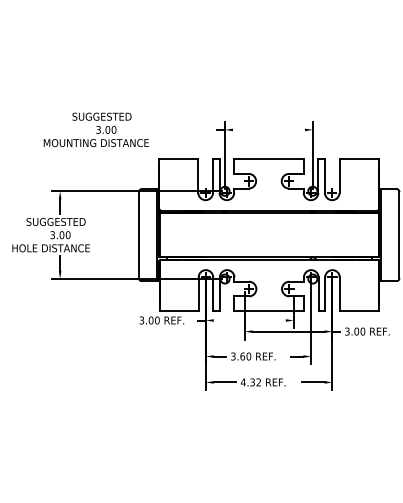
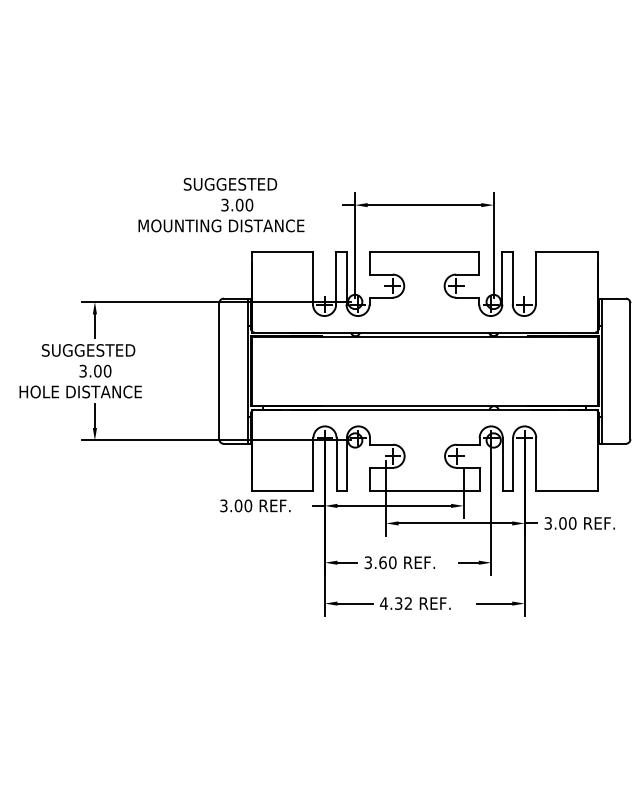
text: (95, 129) -> (220, 204), moved
line: (268, 129) -> (423, 204), added
line: (249, 320) -> (393, 505), added

